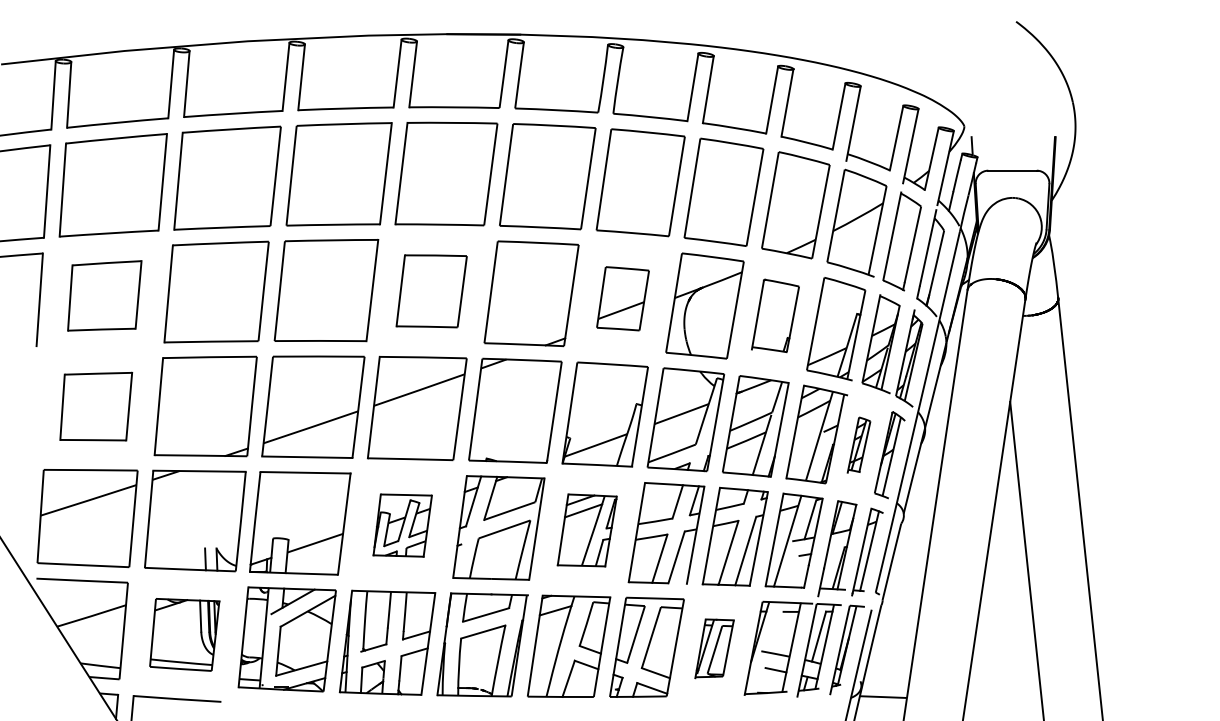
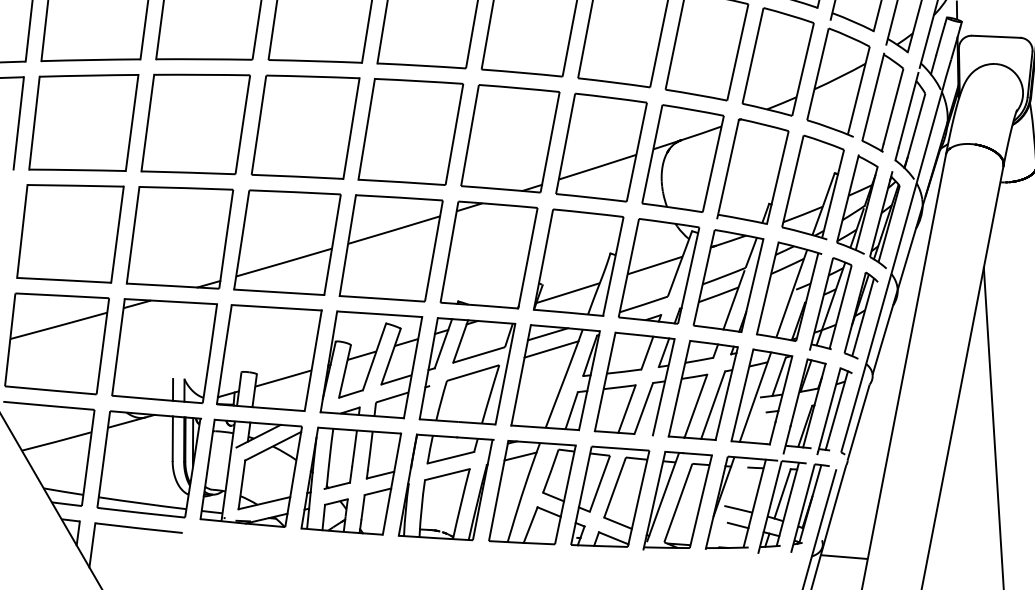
part: (431, 291) -> (410, 132), size x1.43
part: (104, 295) -> (83, 121), size x1.43
part: (622, 298) -> (601, 147), size x1.67
part: (775, 315) -> (753, 171), size x1.43
part: (96, 406) -> (70, 232), size x1.43
part: (858, 445) -> (830, 304), size x1.67
part: (402, 525) -> (371, 364), size x1.67
part: (587, 530) -> (555, 377), size x1.43
part: (184, 634) -> (148, 464), size x1.43
part: (714, 648) -> (677, 501), size x1.67

